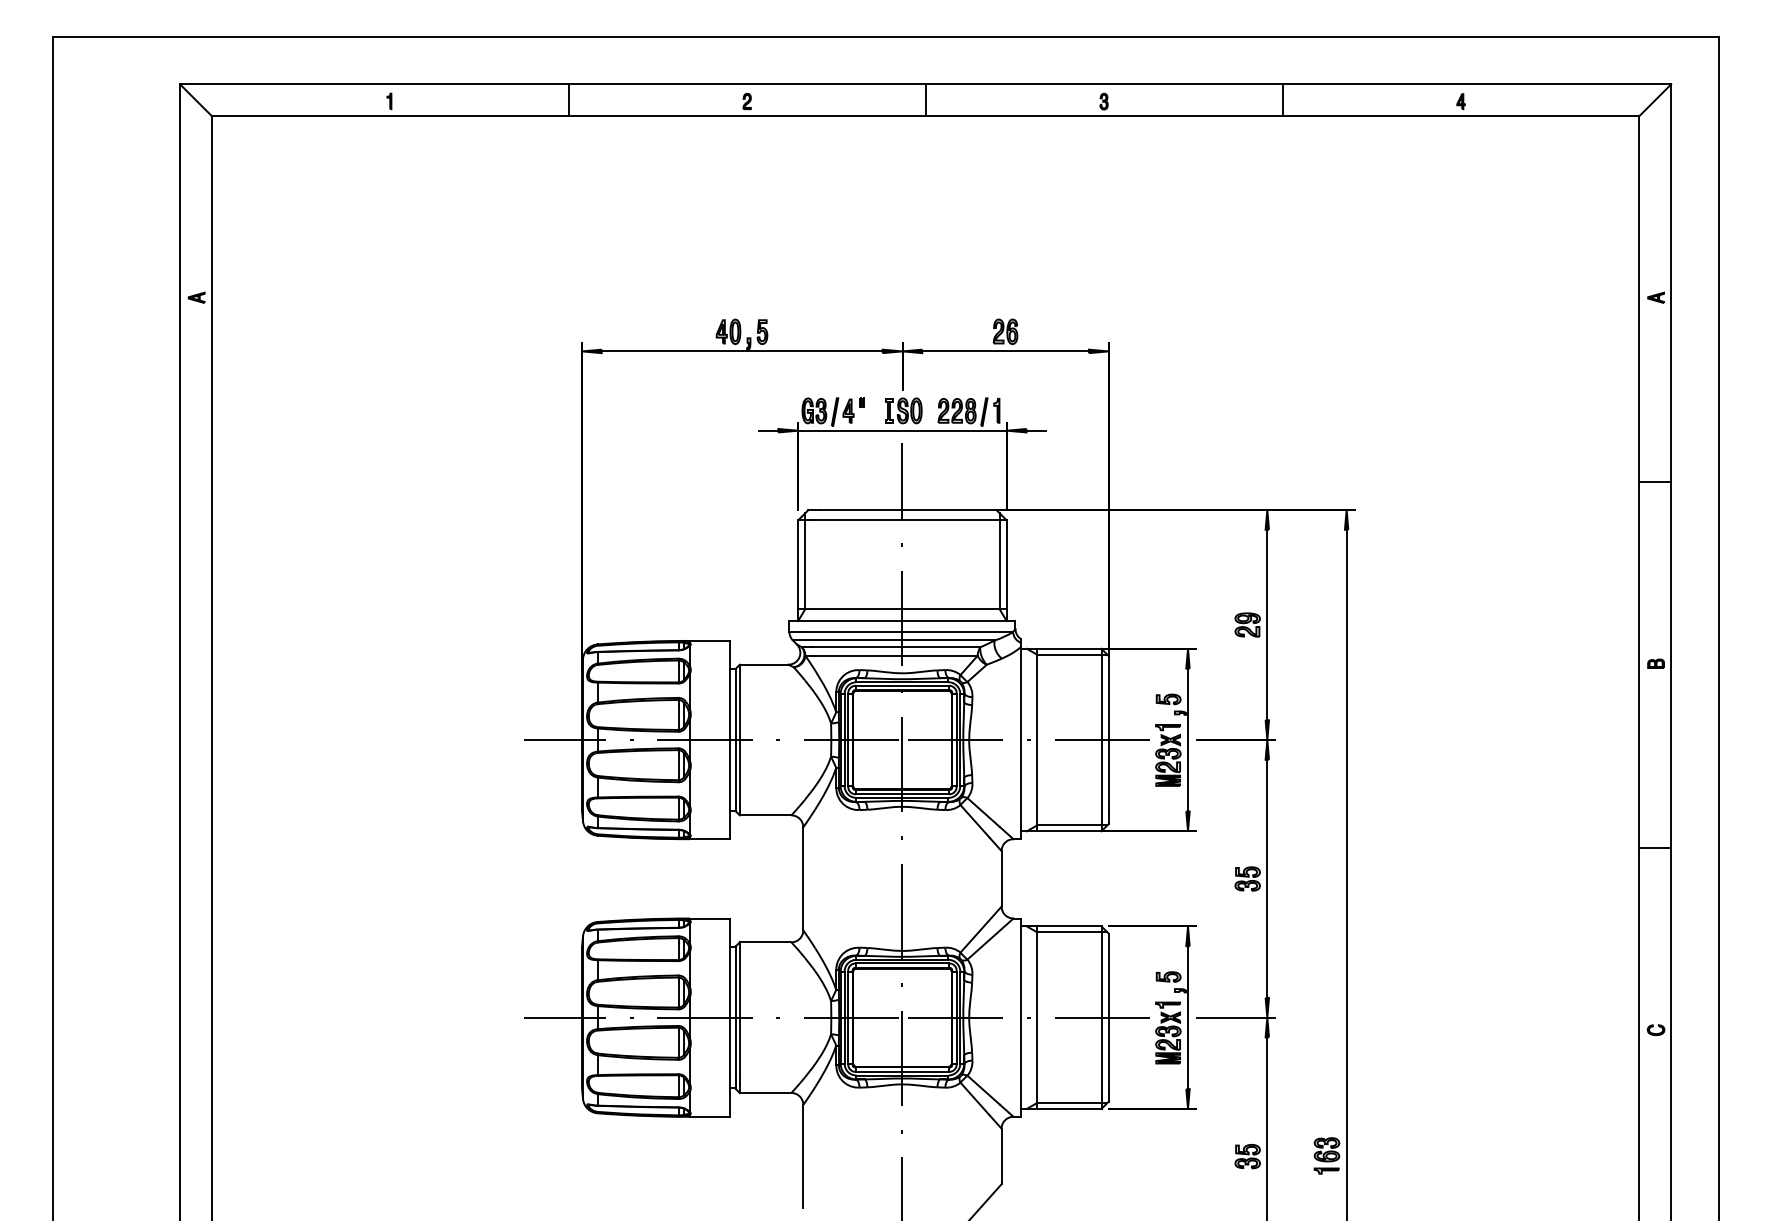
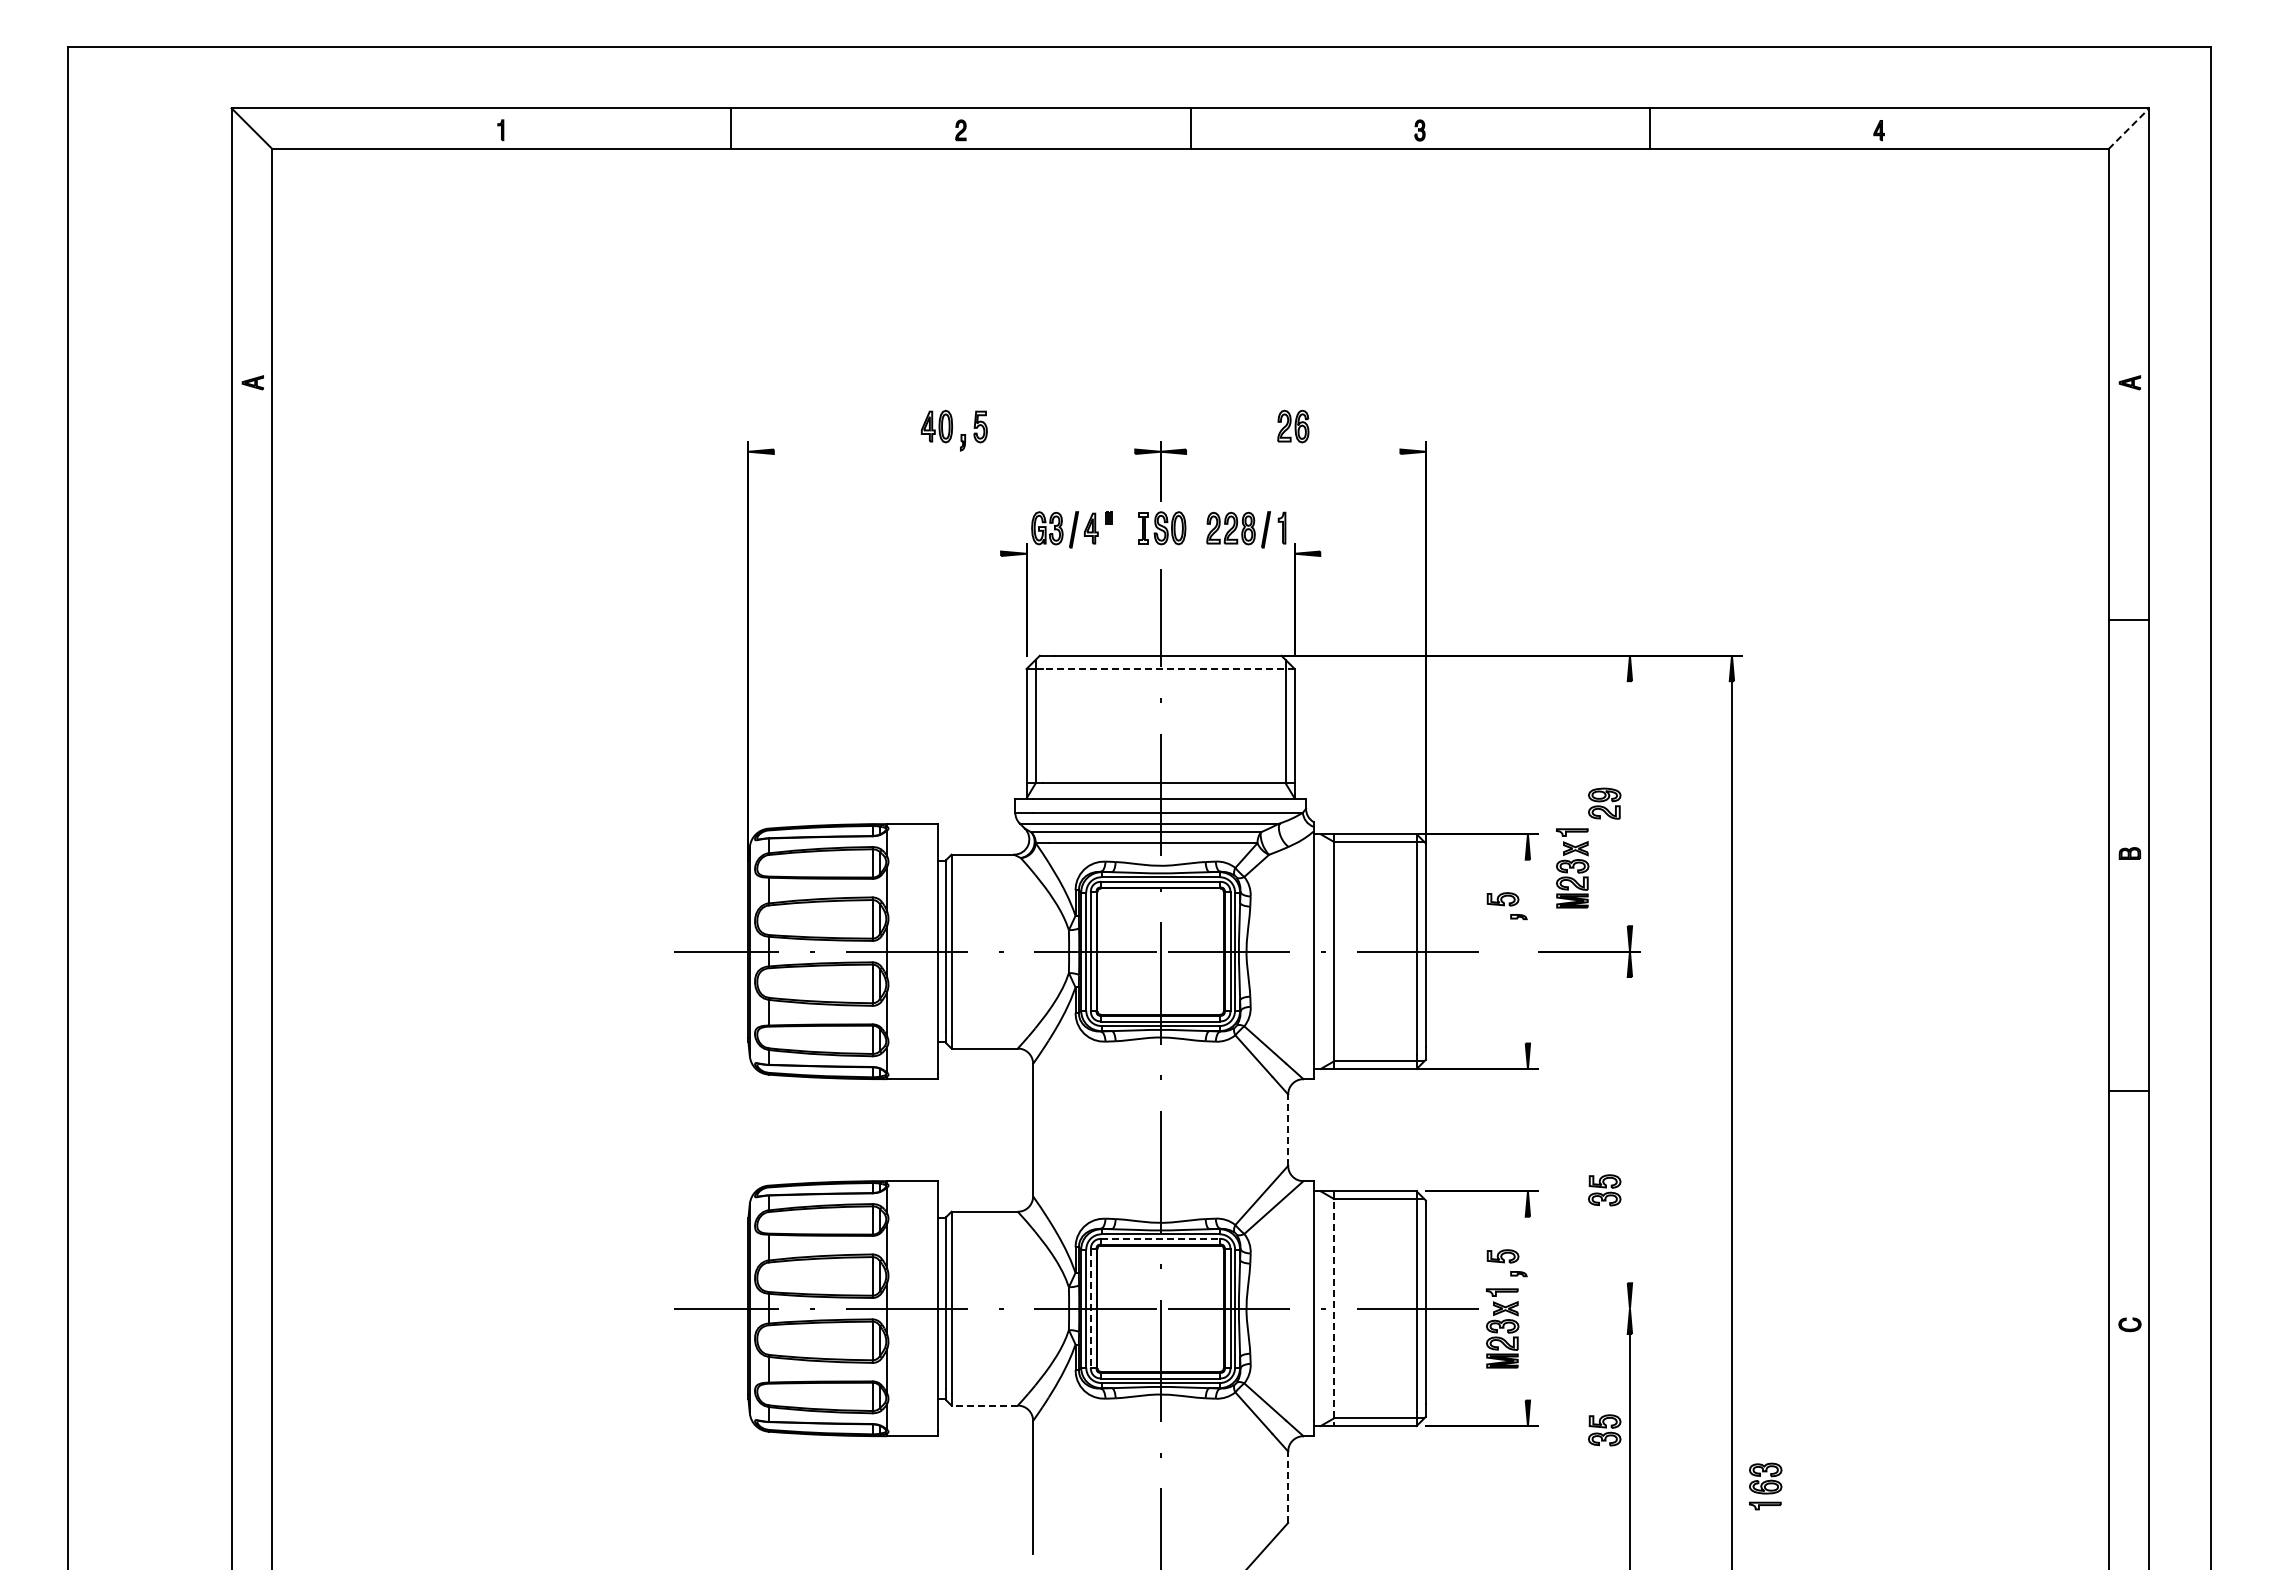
line: (1655, 100) -> (2129, 128), solid -> dashed
line: (742, 351) -> (954, 451), removed
line: (1005, 351) -> (1293, 451), removed
line: (768, 430) -> (988, 553), removed
line: (902, 430) -> (1160, 553), removed
line: (1036, 430) -> (1332, 553), removed
line: (908, 520) -> (1168, 669), solid -> dashed
line: (1266, 624) -> (1629, 803), removed
line: (1187, 739) -> (1527, 951), removed
part: (1168, 755) -> (1572, 868), moved
line: (1001, 879) -> (1288, 1130), solid -> dashed
part: (1247, 879) -> (1604, 1190), moved
line: (1266, 879) -> (1629, 1130), removed
line: (903, 963) -> (1161, 1238), solid -> dashed
line: (1187, 1017) -> (1527, 1308), removed
line: (1235, 1017) -> (1589, 1308), removed
line: (847, 1018) -> (1090, 1309), solid -> dashed
line: (1037, 1018) -> (1334, 1309), solid -> dashed
line: (765, 1092) -> (984, 1405), solid -> dashed
part: (1326, 1155) -> (1765, 1486), moved
line: (1001, 1156) -> (1288, 1487), solid -> dashed
part: (1247, 1156) -> (1604, 1430), moved

